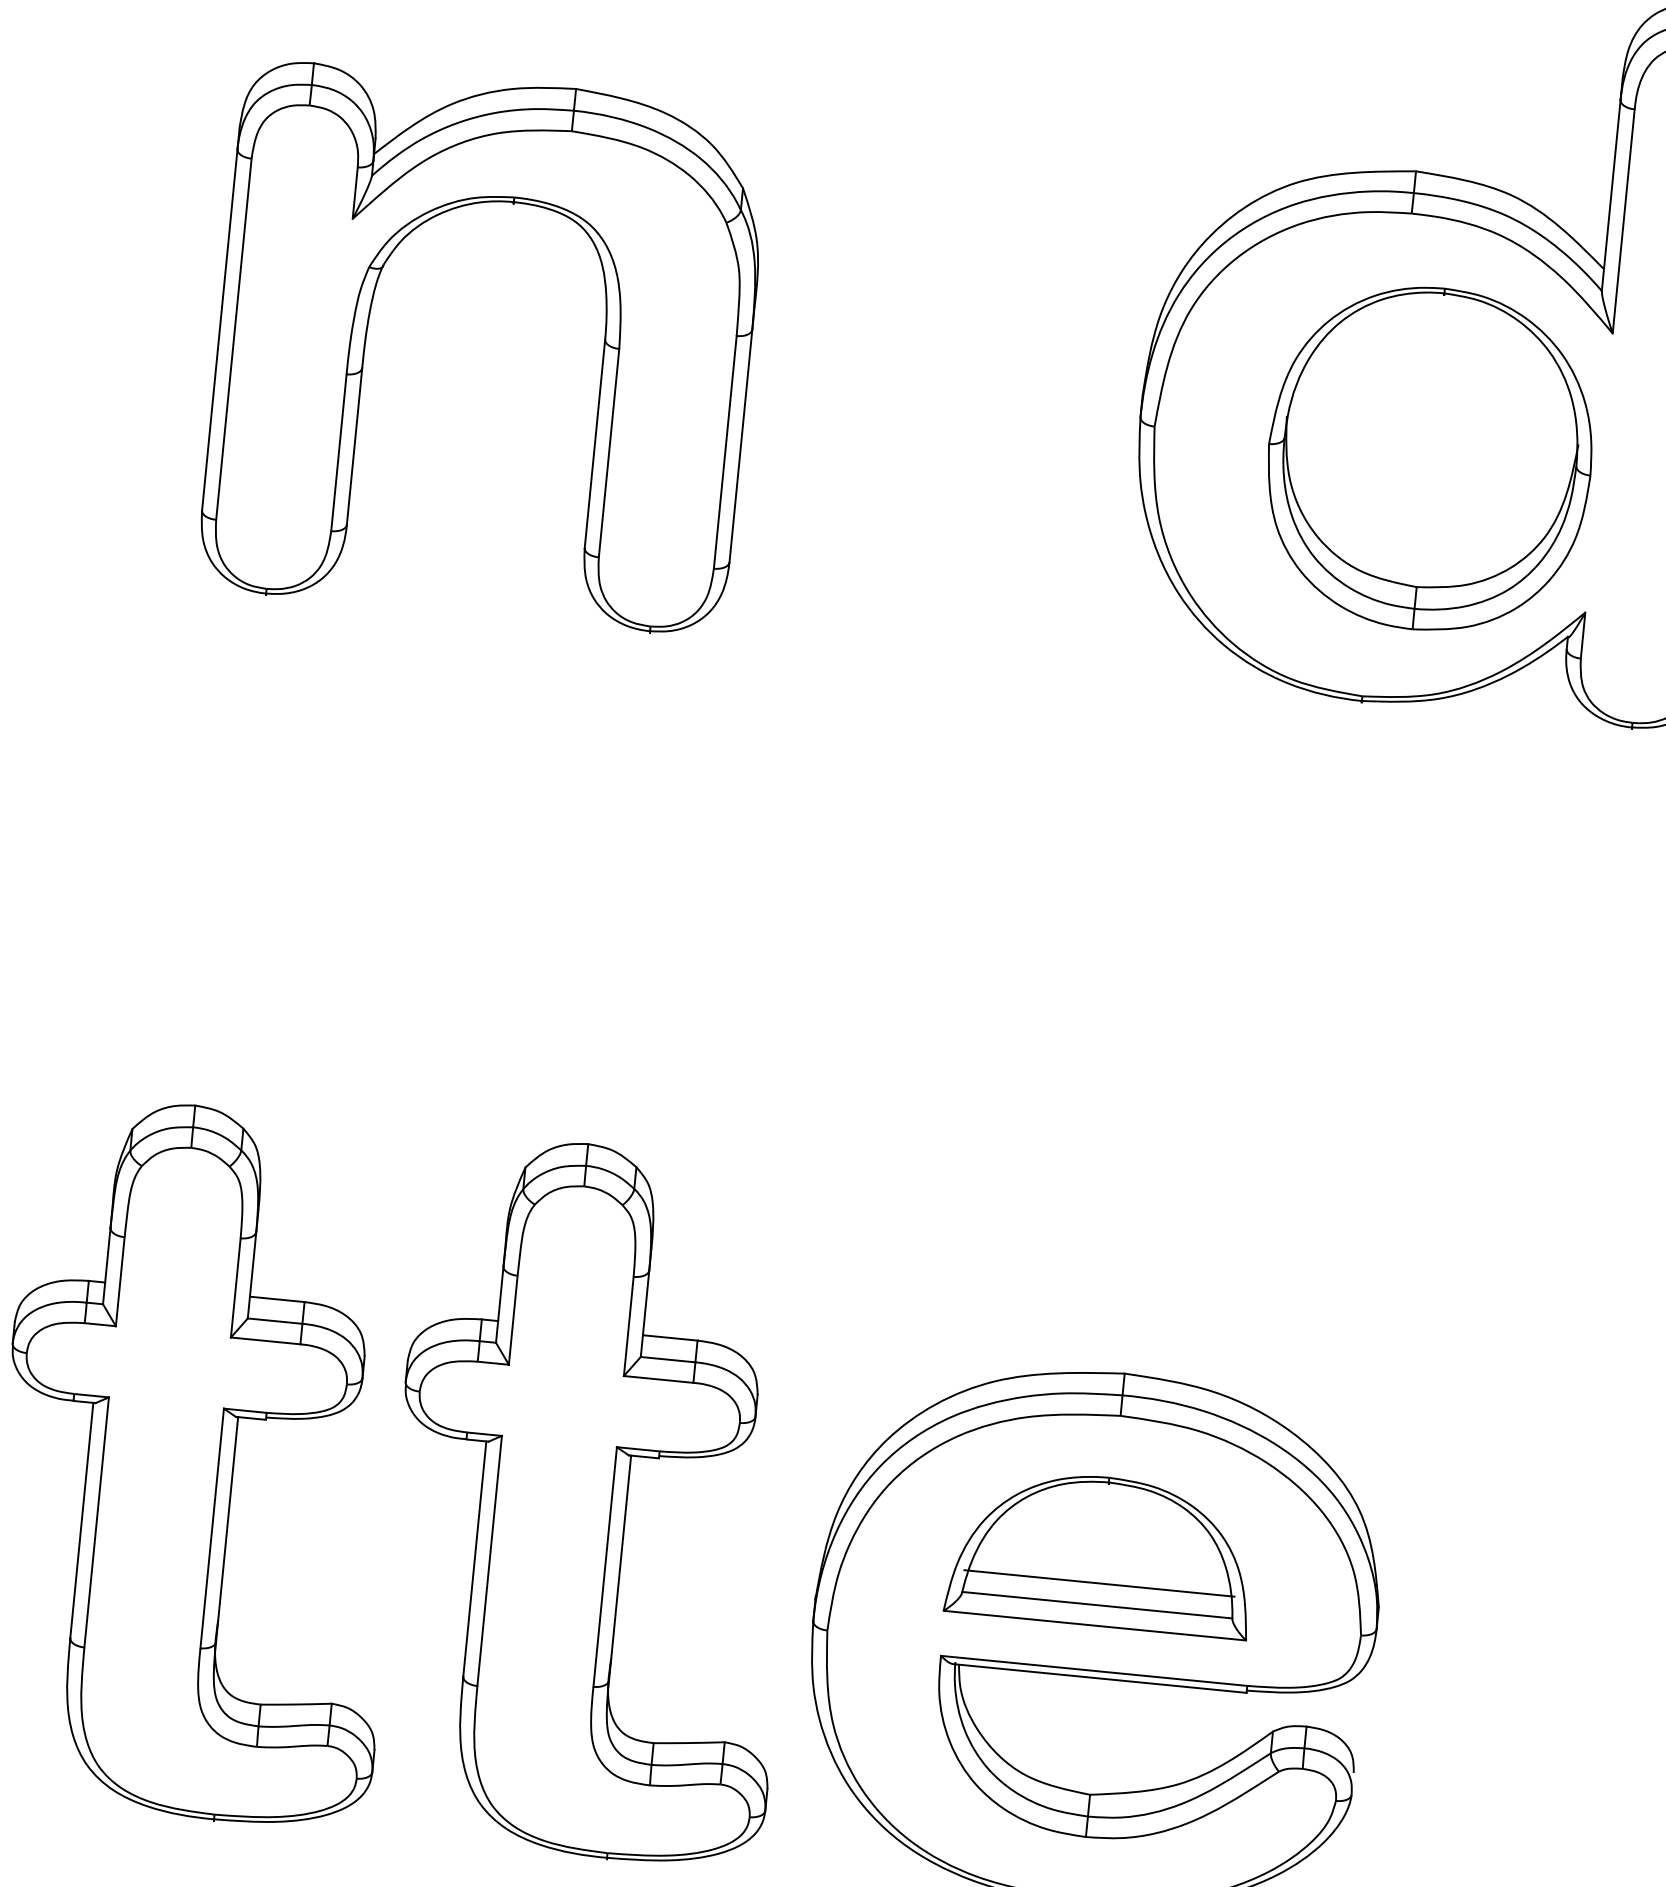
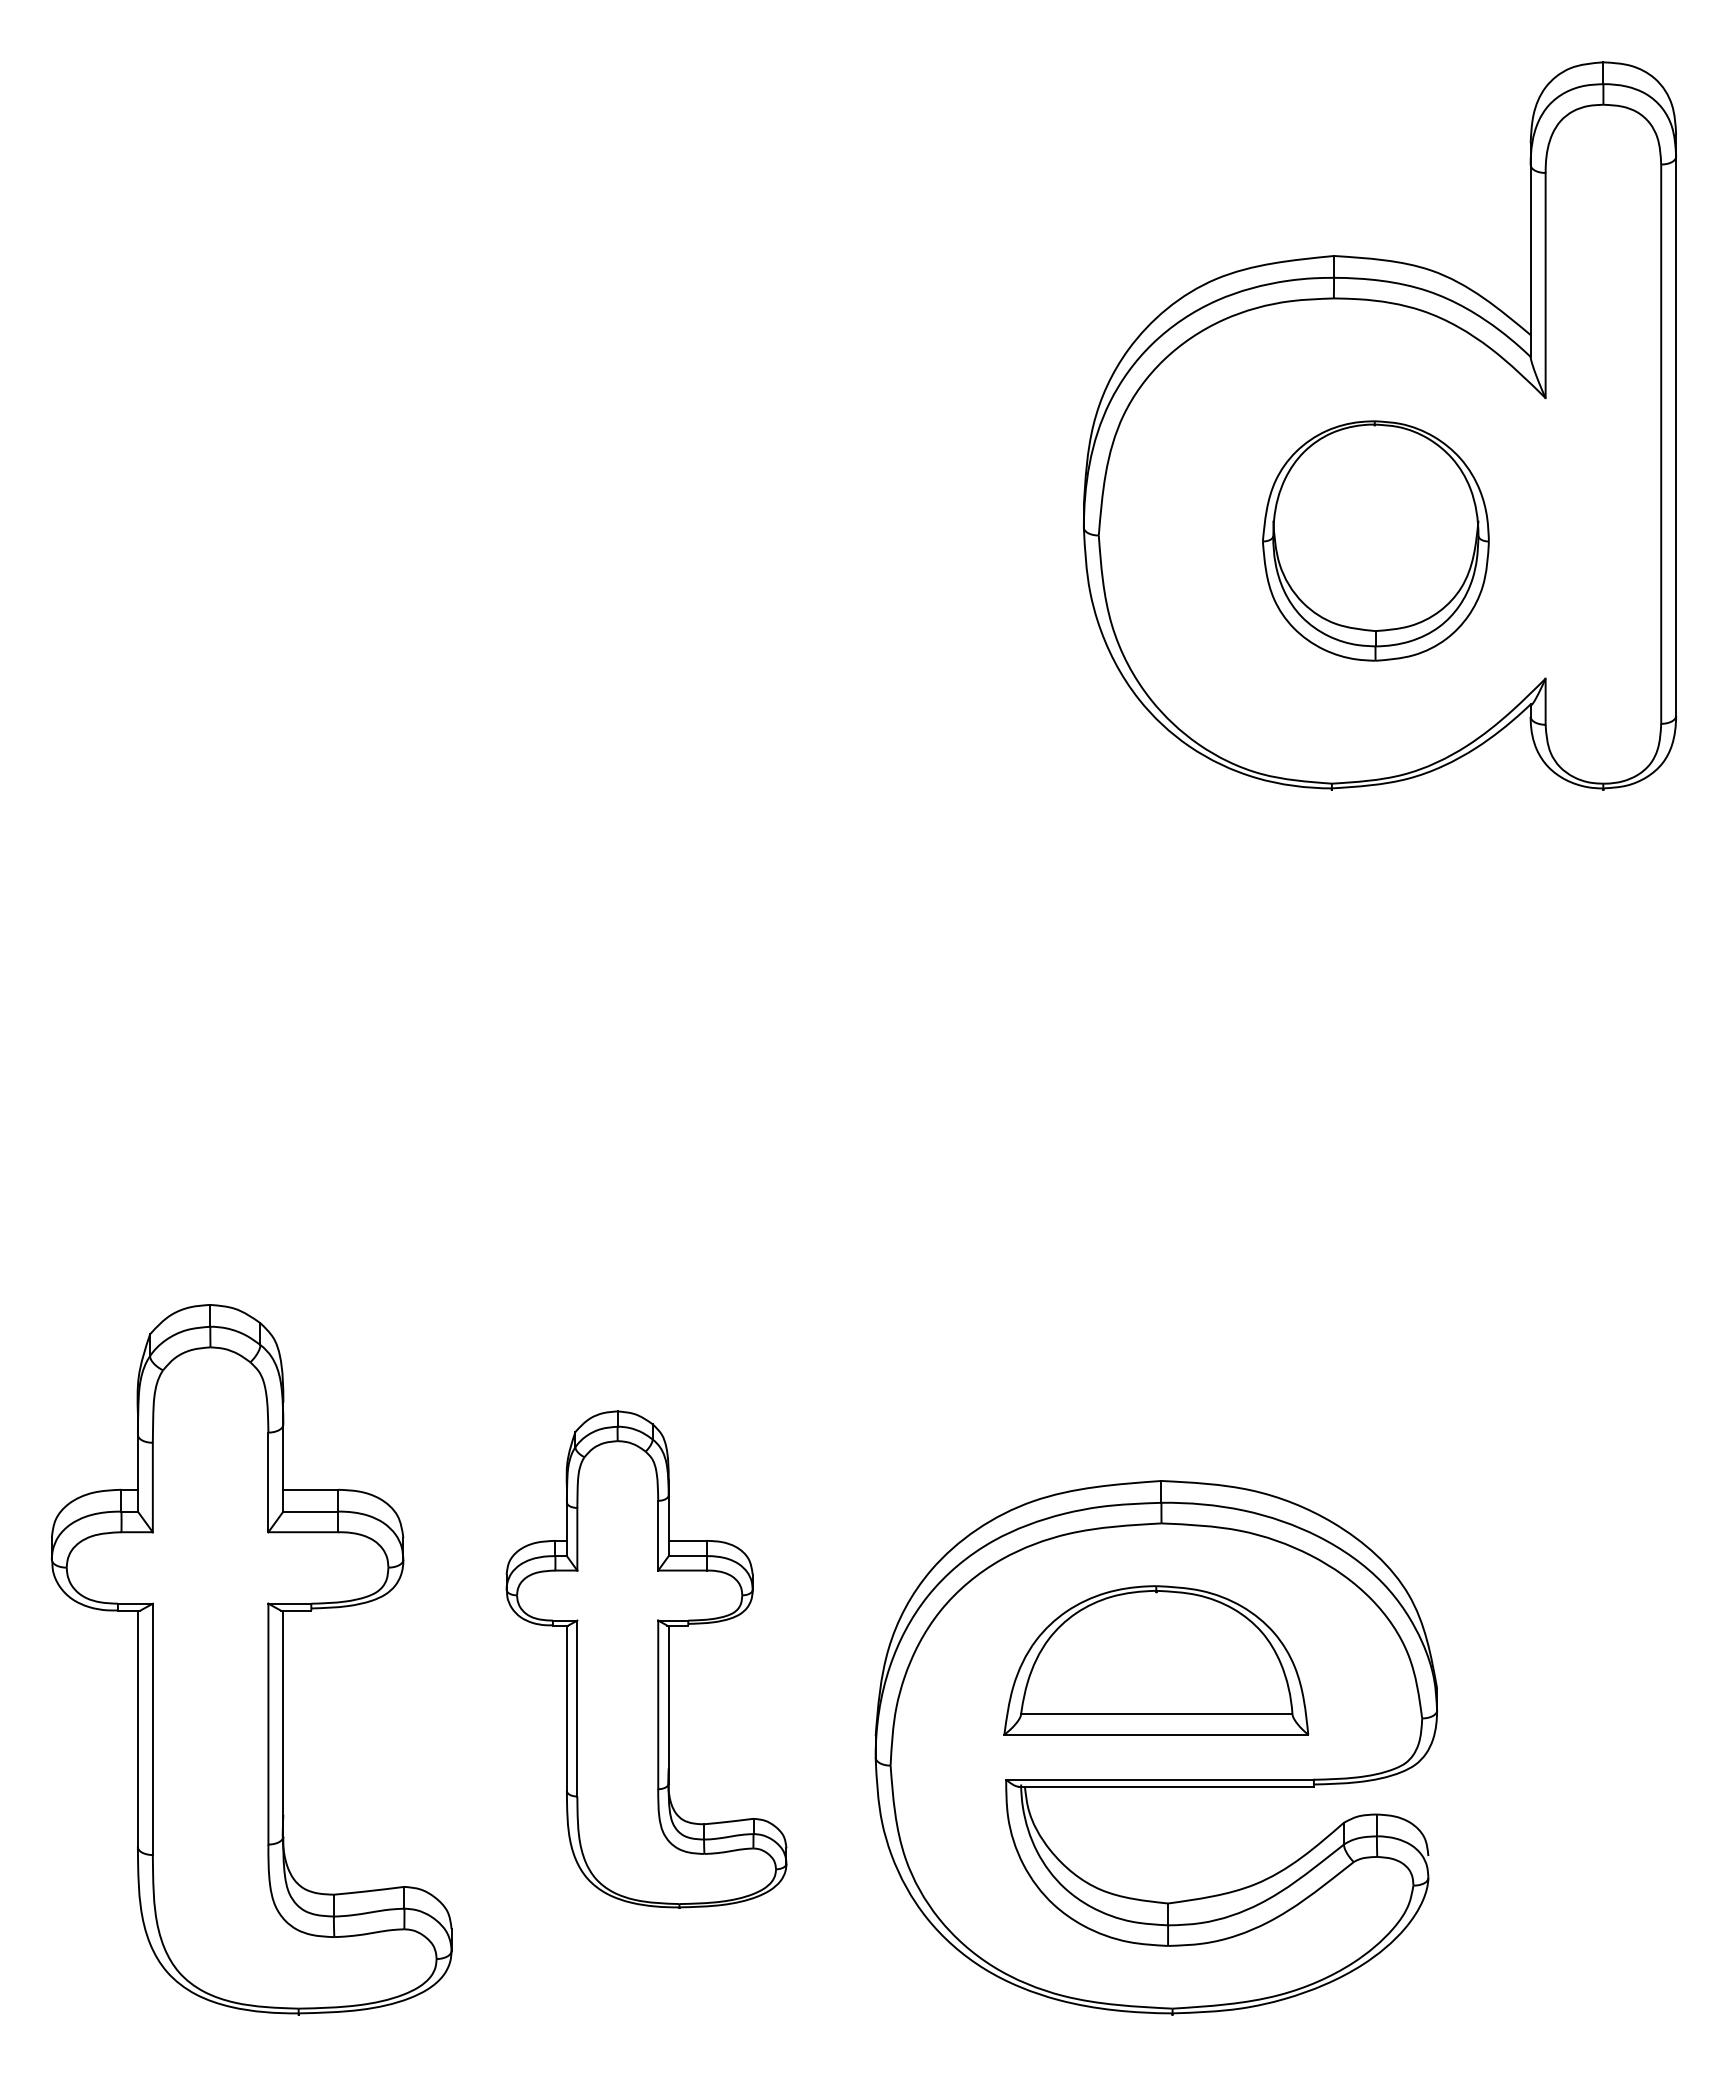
part: (367, 332) -> (306, 518), removed
part: (1429, 458) -> (1375, 540), size x0.7
part: (594, 1501) -> (646, 1659), size x0.7
line: (1099, 1583) -> (1156, 1692), removed

